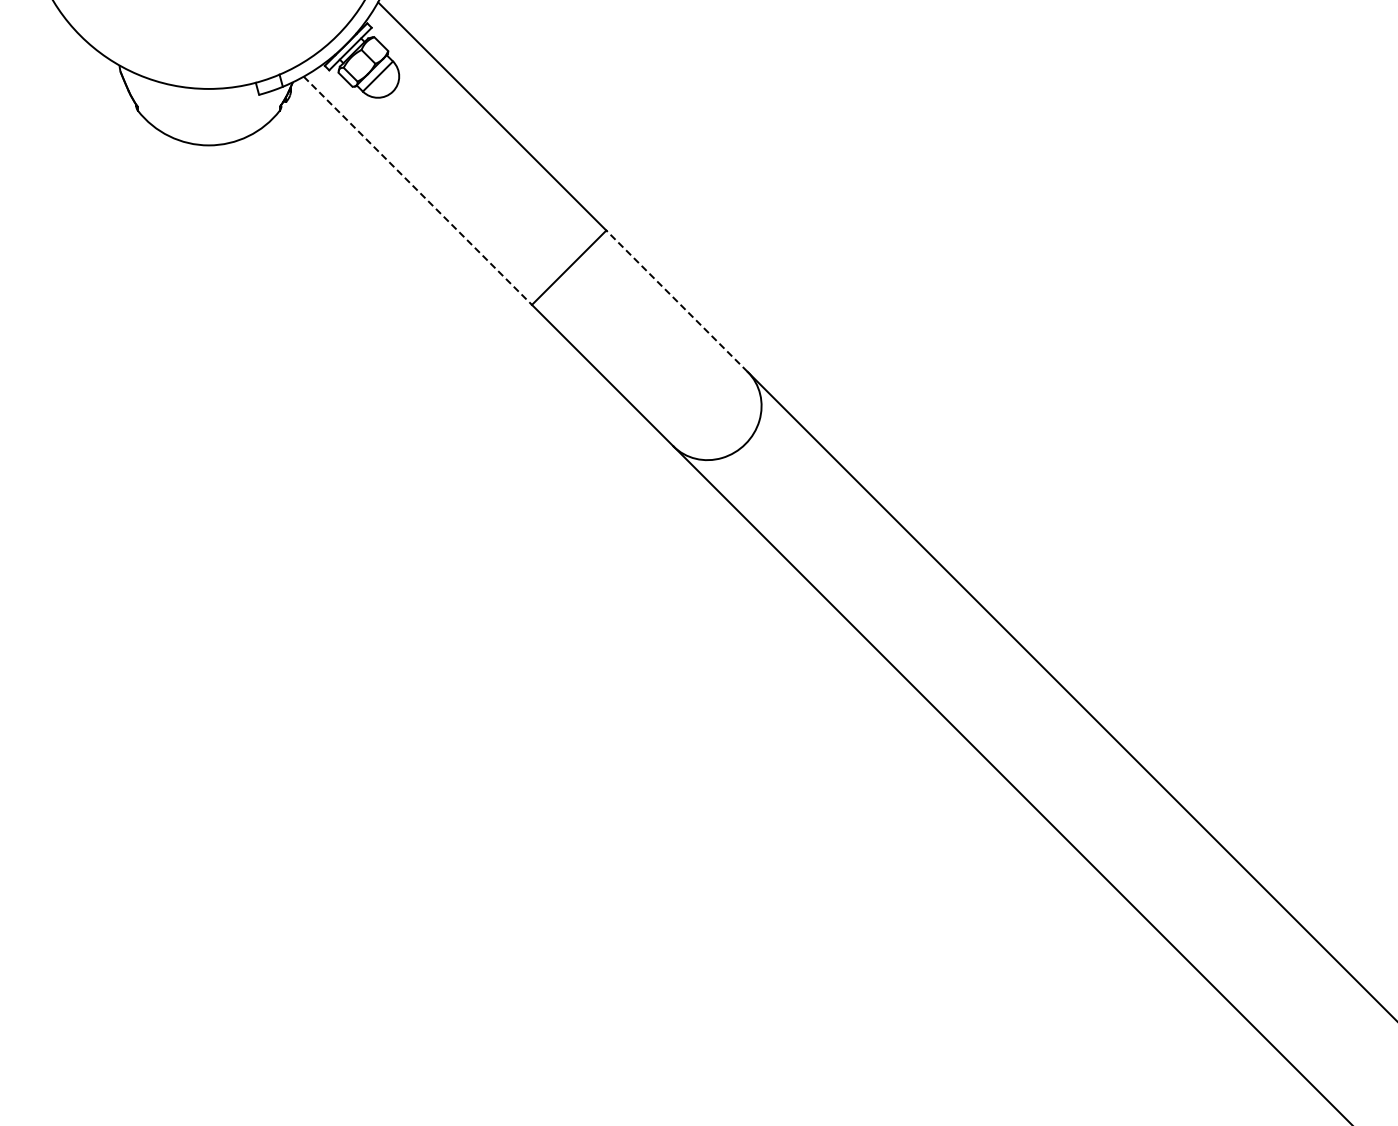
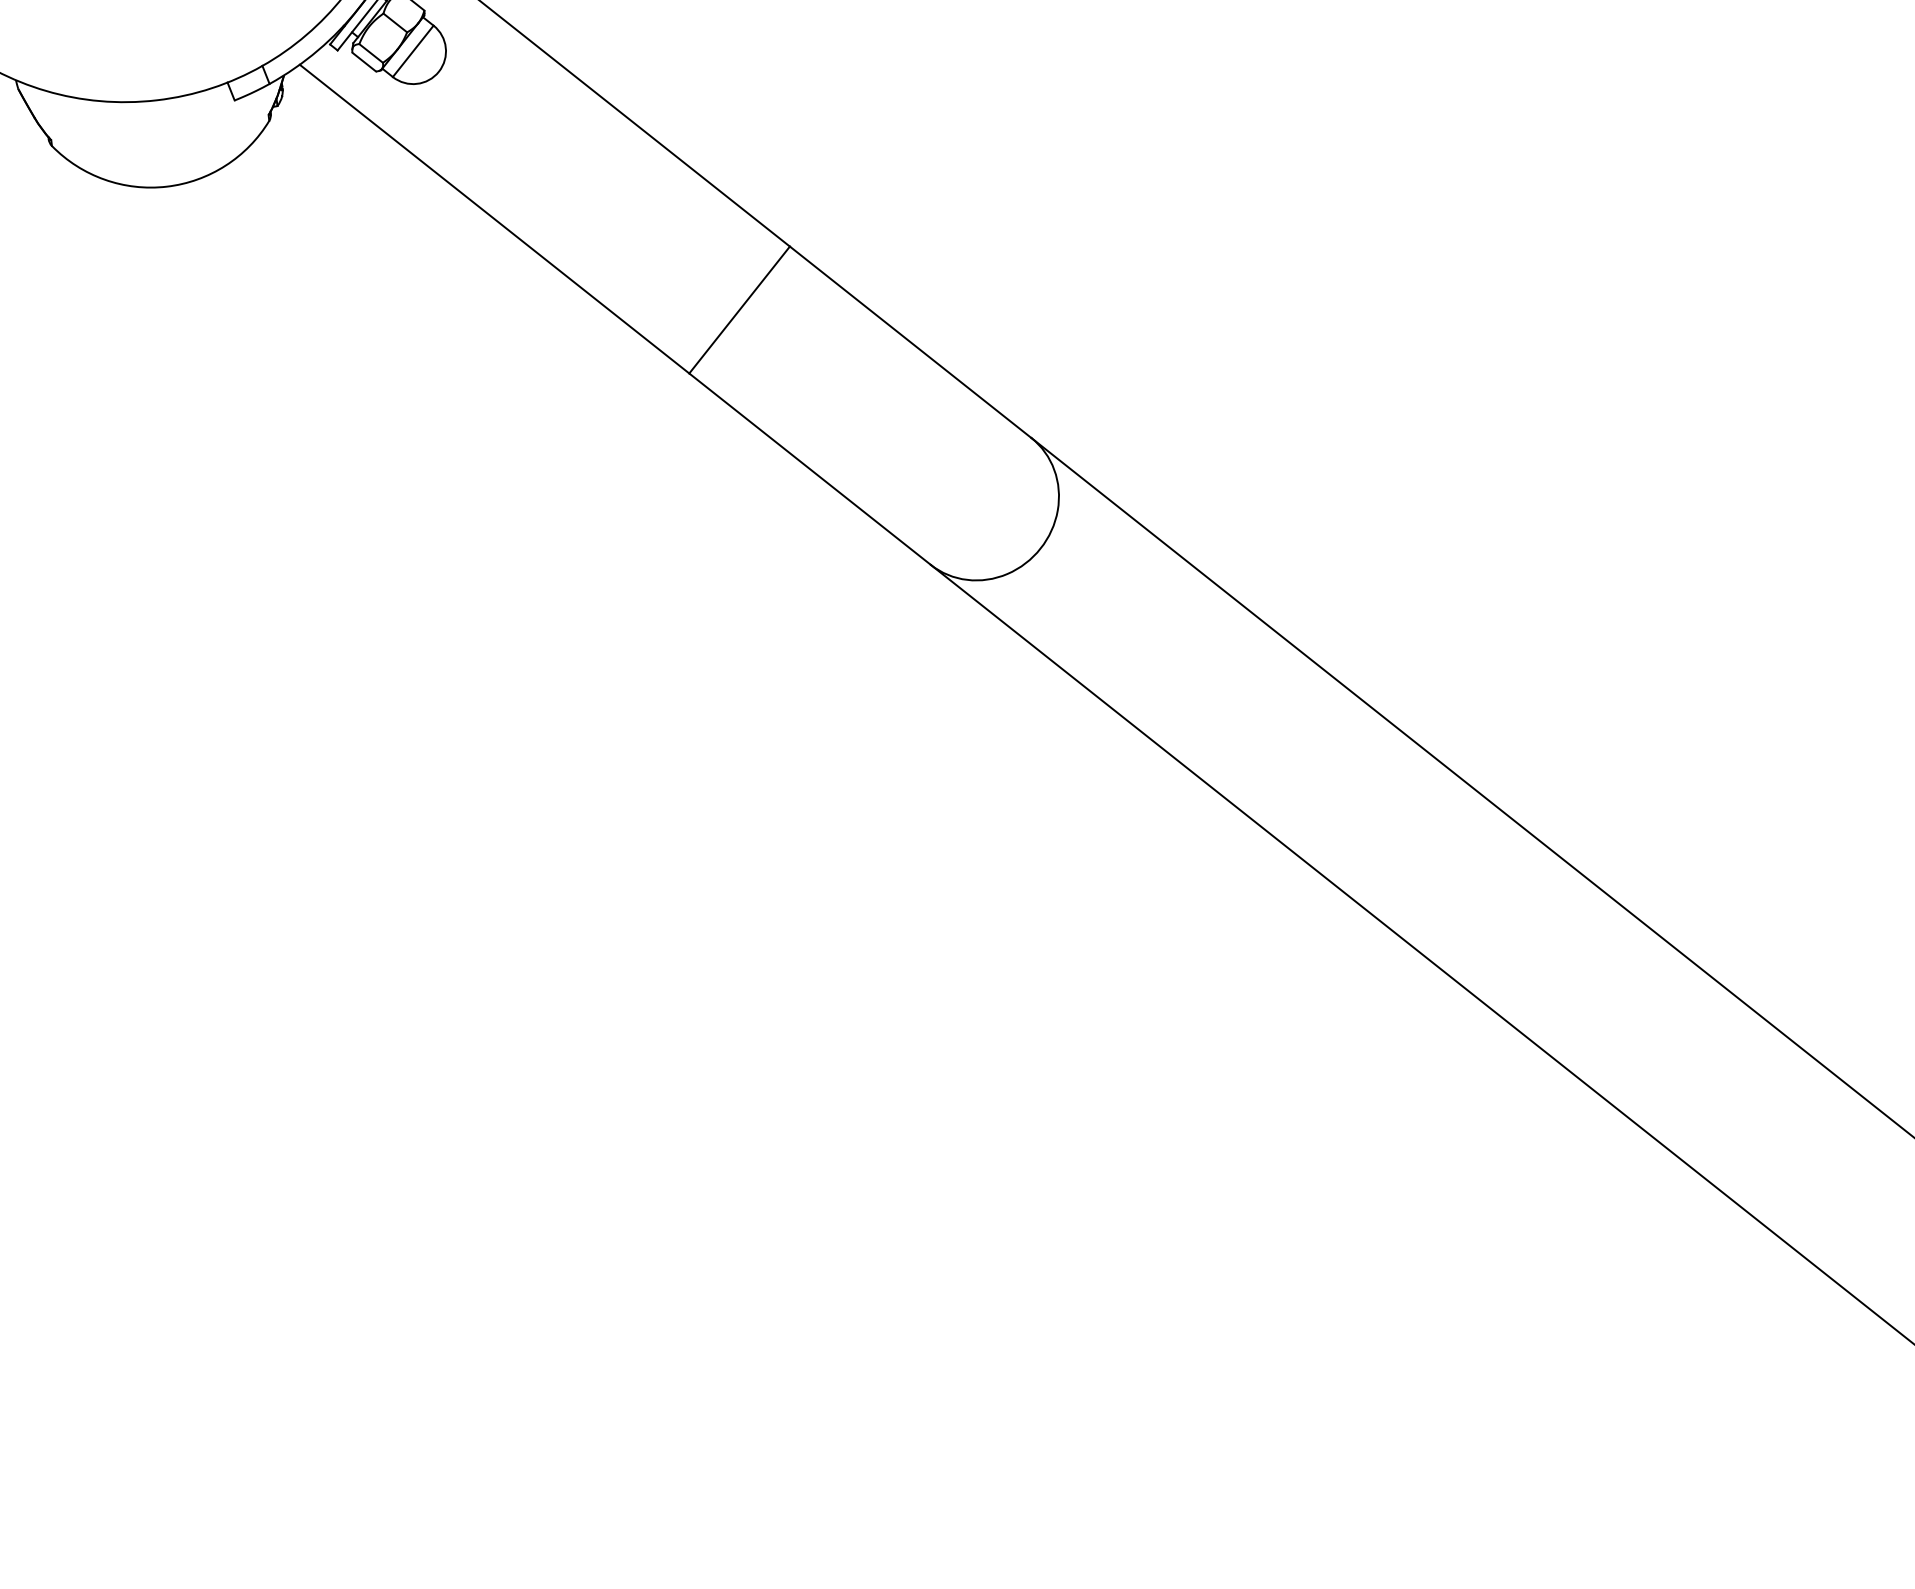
line: (418, 191) -> (495, 220), dashed -> solid
line: (677, 301) -> (911, 342), dashed -> solid

